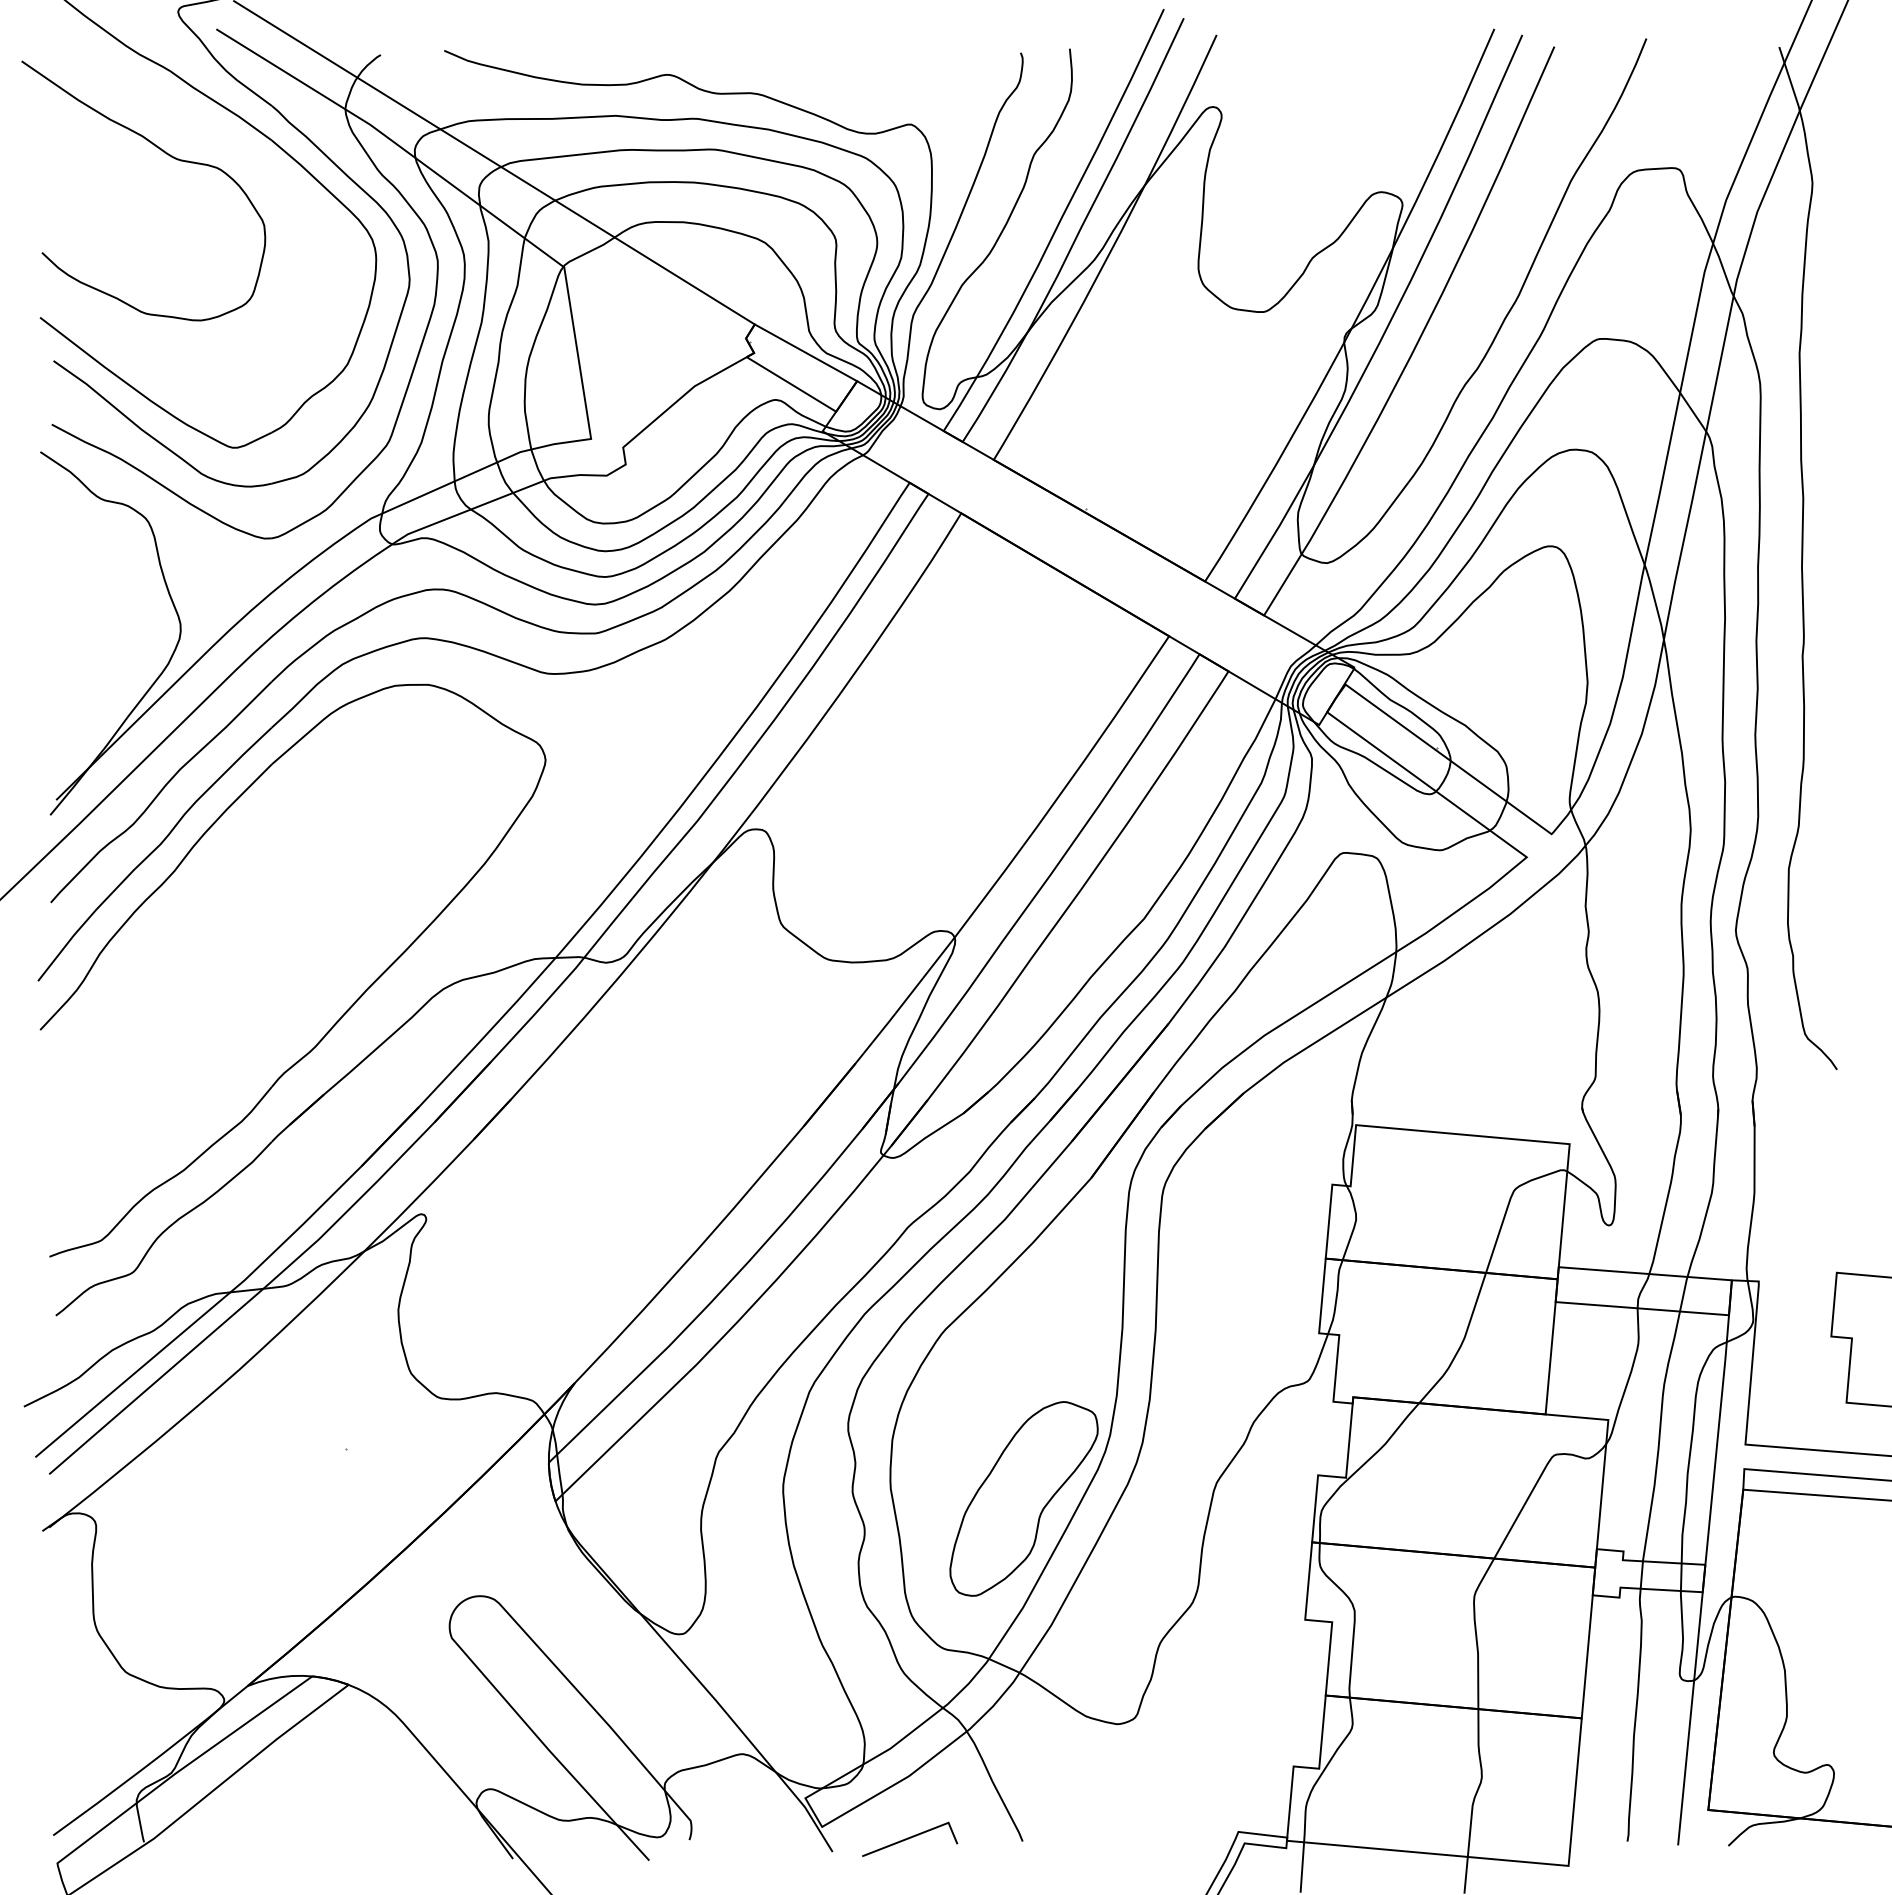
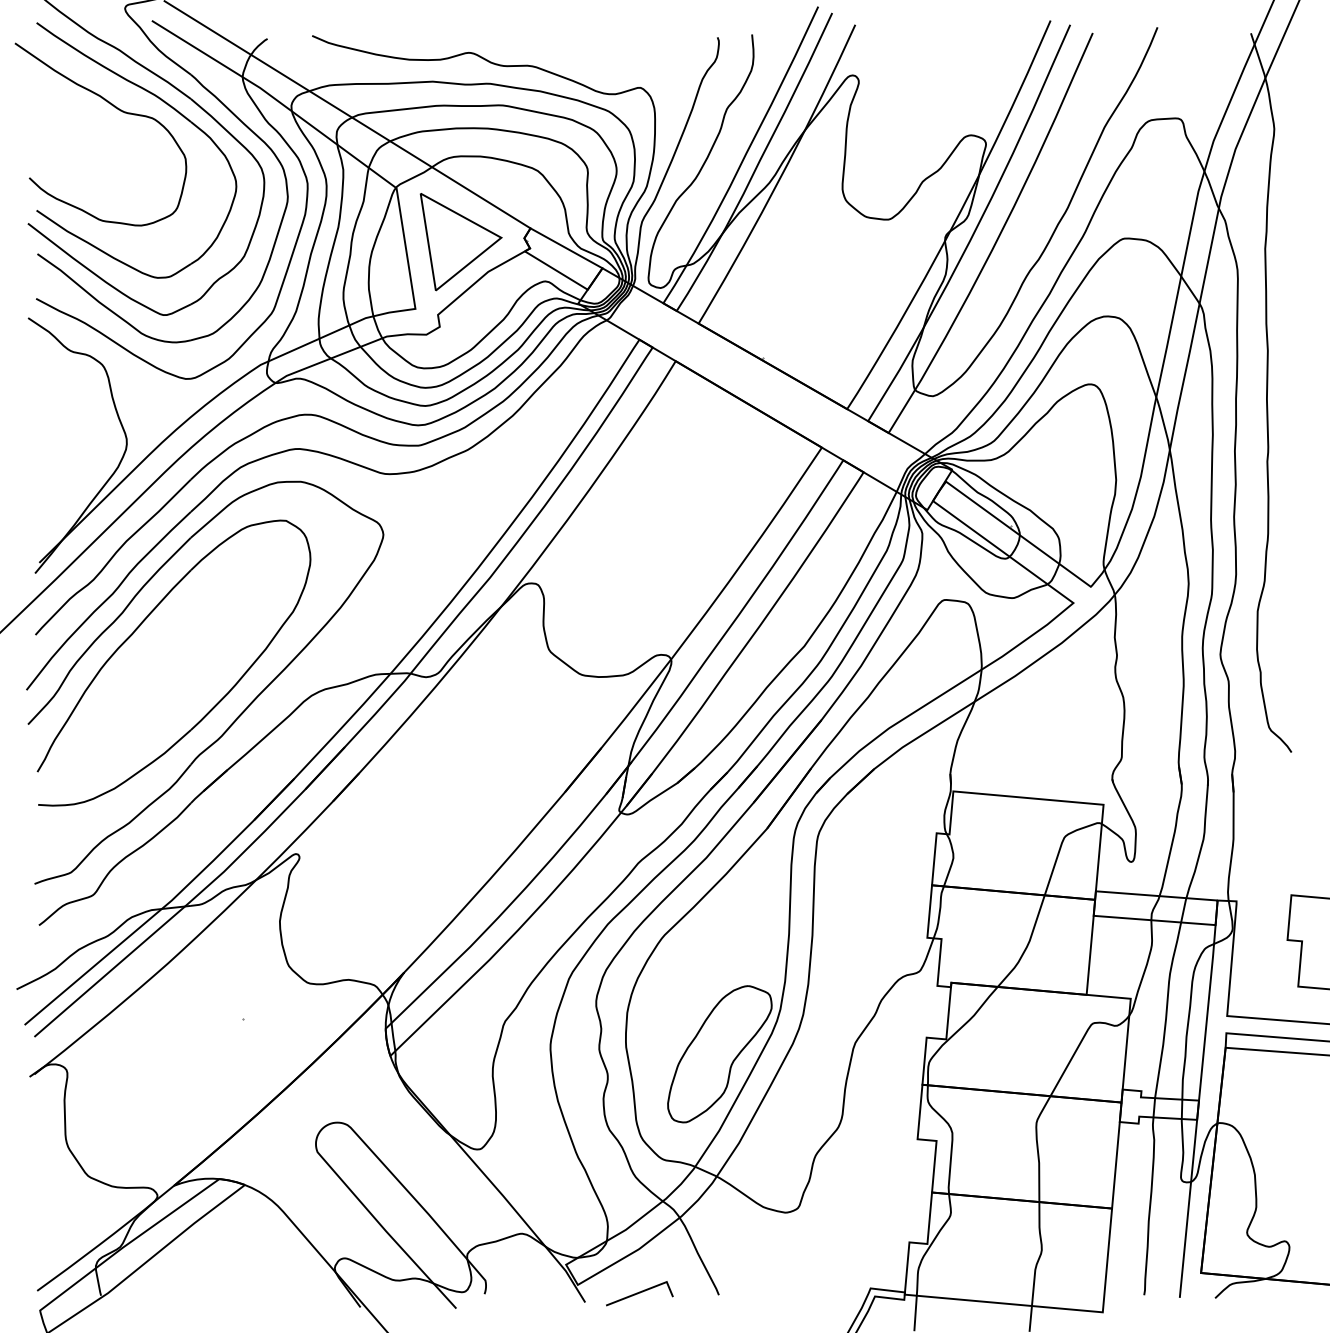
part: (240, 150) -> (168, 106), added
part: (655, 343) -> (460, 241), added
part: (192, 898) -> (135, 632), added

